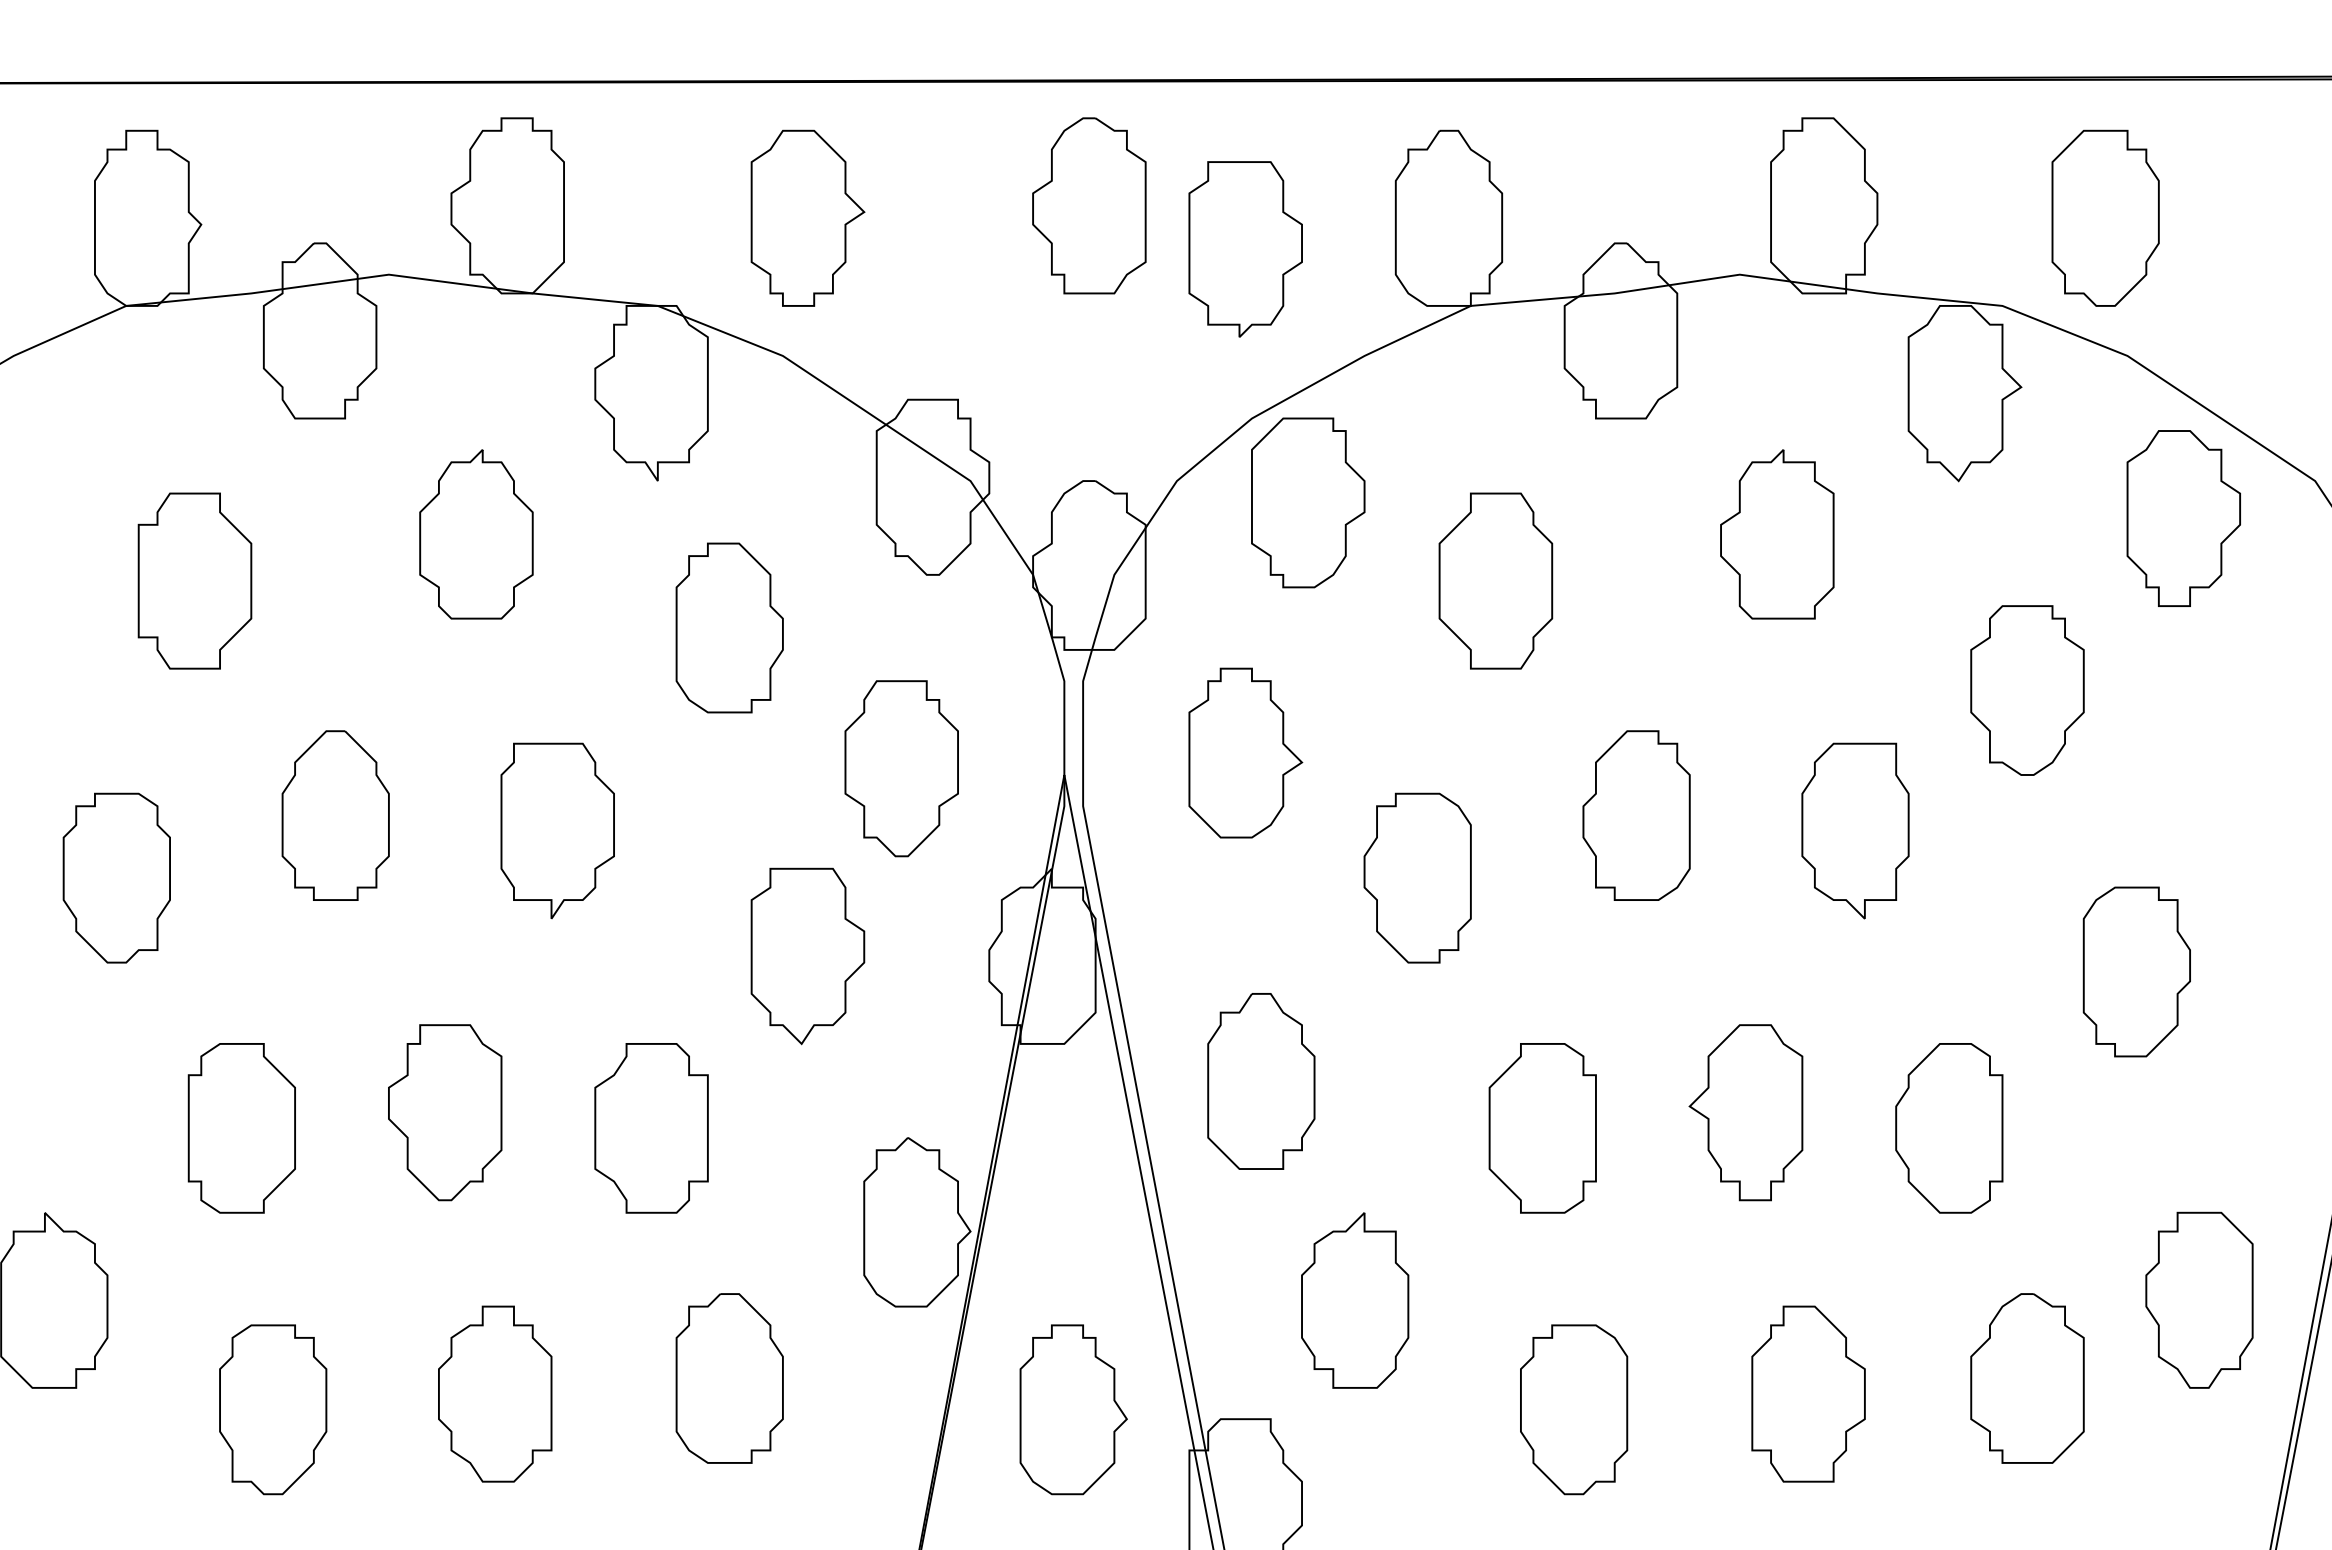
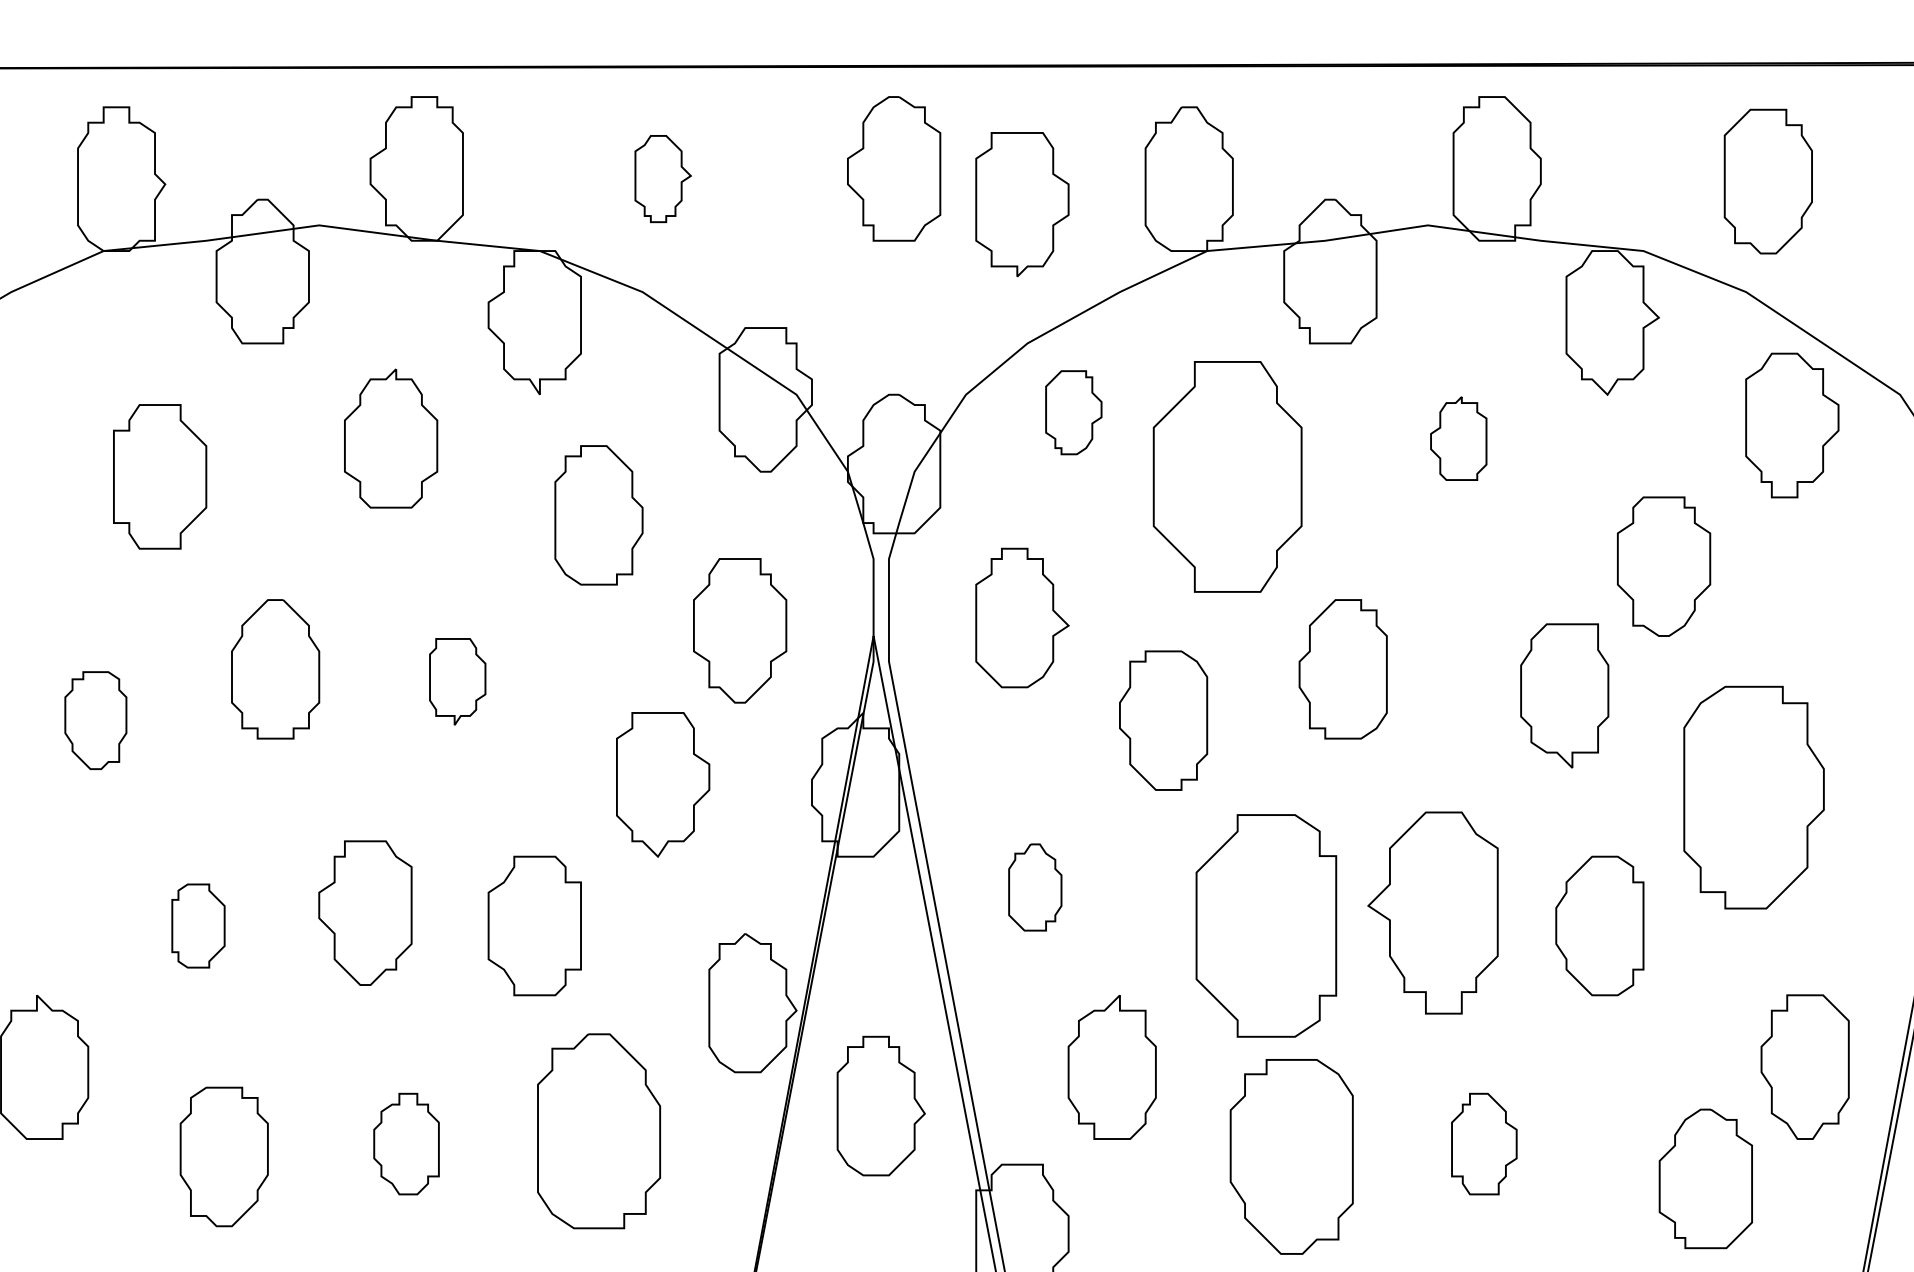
part: (807, 217) -> (662, 178), size x0.6
part: (2105, 217) -> (1768, 180), moved
part: (1308, 502) -> (1073, 412), size x0.6
part: (1777, 534) -> (1458, 438), size x0.6
part: (1495, 580) -> (1227, 476), size x1.6
part: (557, 830) -> (457, 681), size x0.6
part: (1855, 830) -> (1564, 695), moved
part: (116, 877) -> (95, 720), size x0.7
part: (2136, 971) -> (1753, 797), size x1.6
part: (1261, 1081) -> (1035, 887), size x0.6
part: (1745, 1112) -> (1432, 912), size x1.4
part: (241, 1128) -> (198, 926), size x0.6
part: (1542, 1128) -> (1265, 926), size x1.6
part: (729, 1378) -> (598, 1131), size x1.4
part: (2027, 1378) -> (1705, 1178), moved
part: (495, 1393) -> (406, 1143), size x0.7
part: (1808, 1393) -> (1484, 1143), size x0.7
part: (1073, 1409) -> (881, 1105), moved
part: (1574, 1409) -> (1292, 1156), size x1.4

